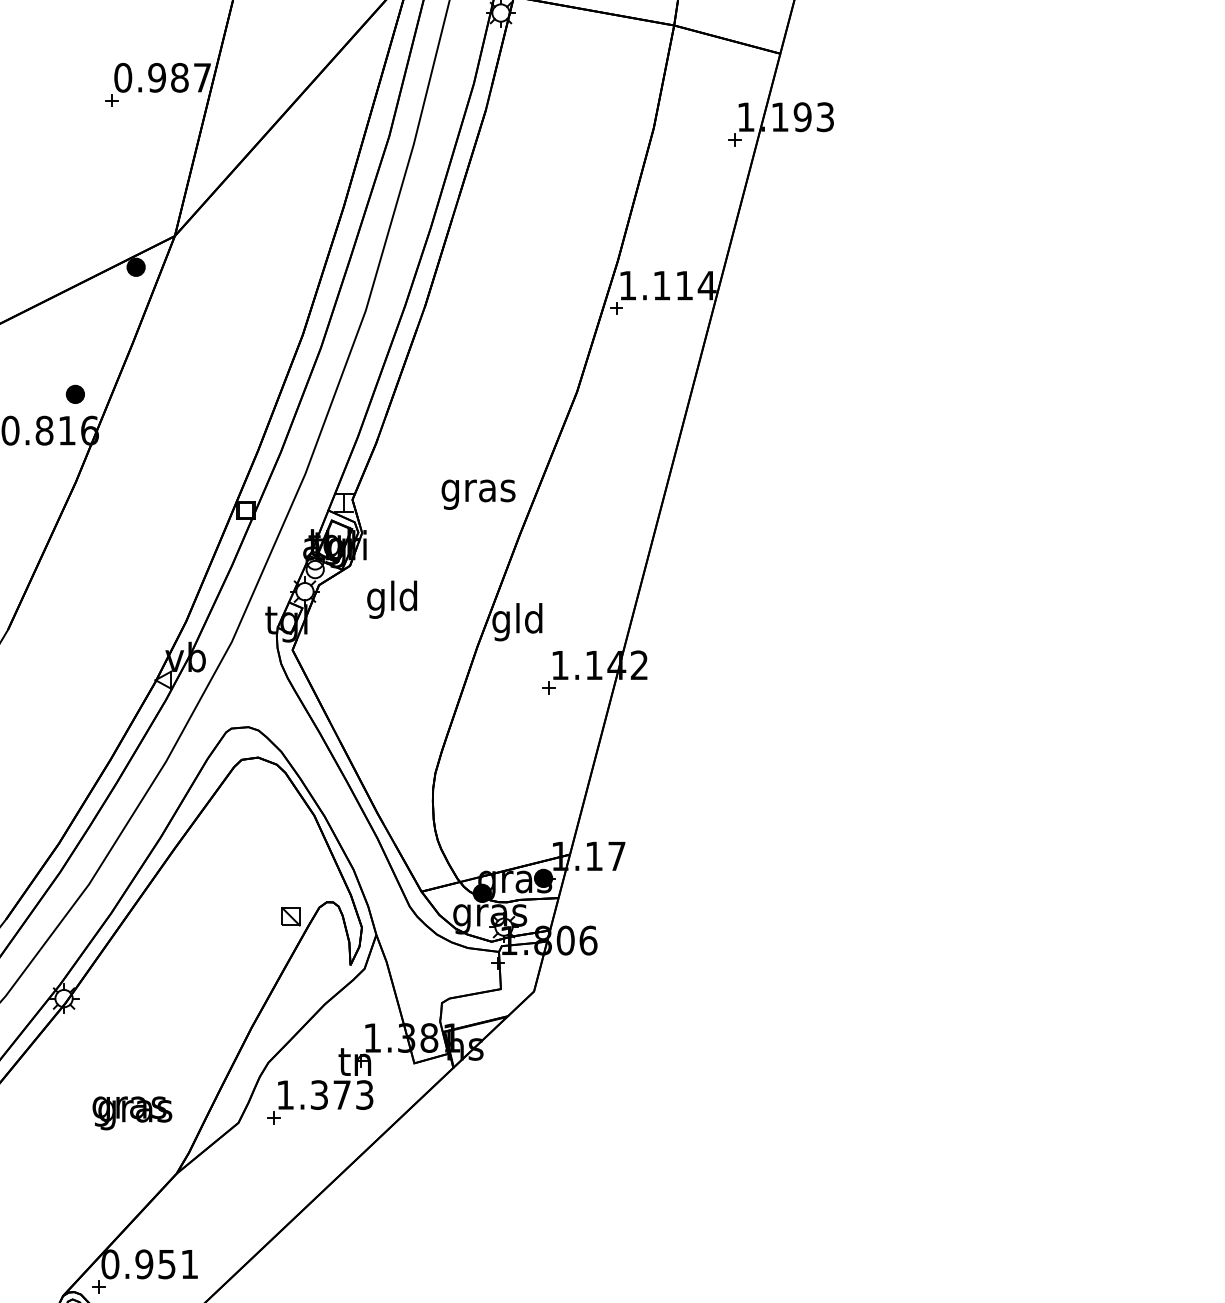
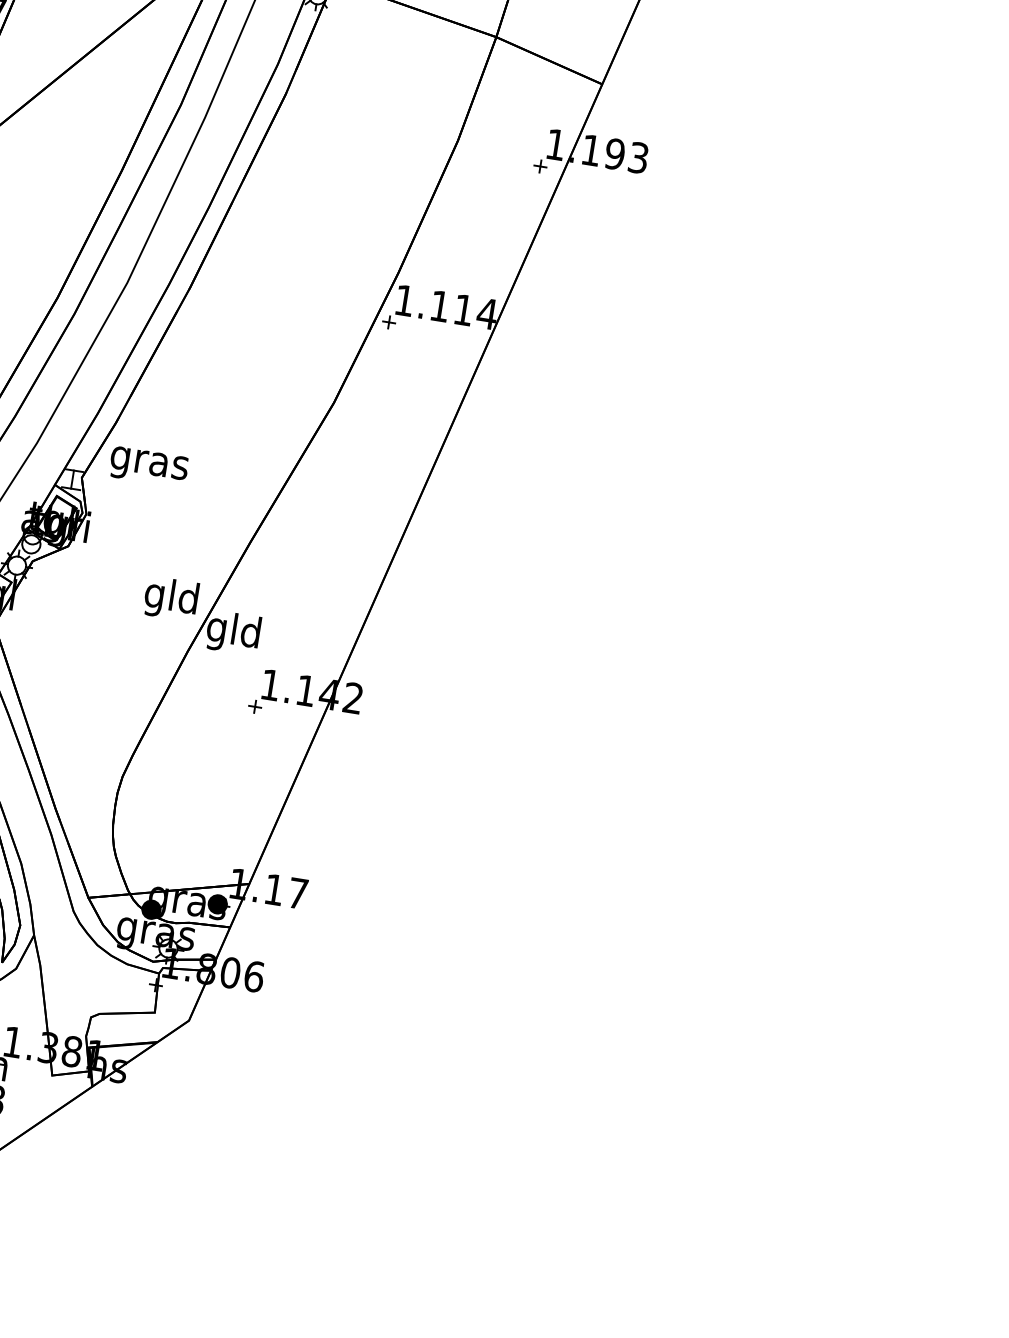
text: (478, 494) -> (148, 466), moved
text: (392, 599) -> (171, 598), moved

